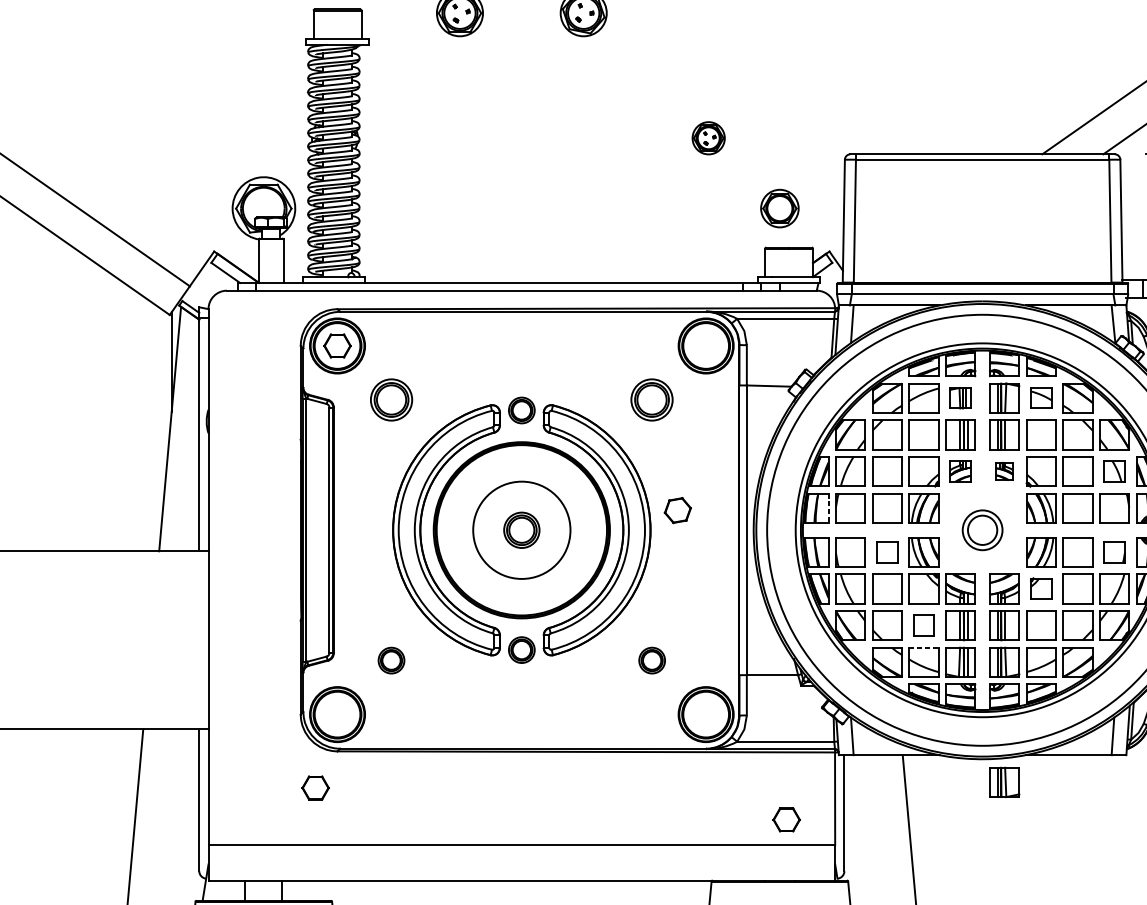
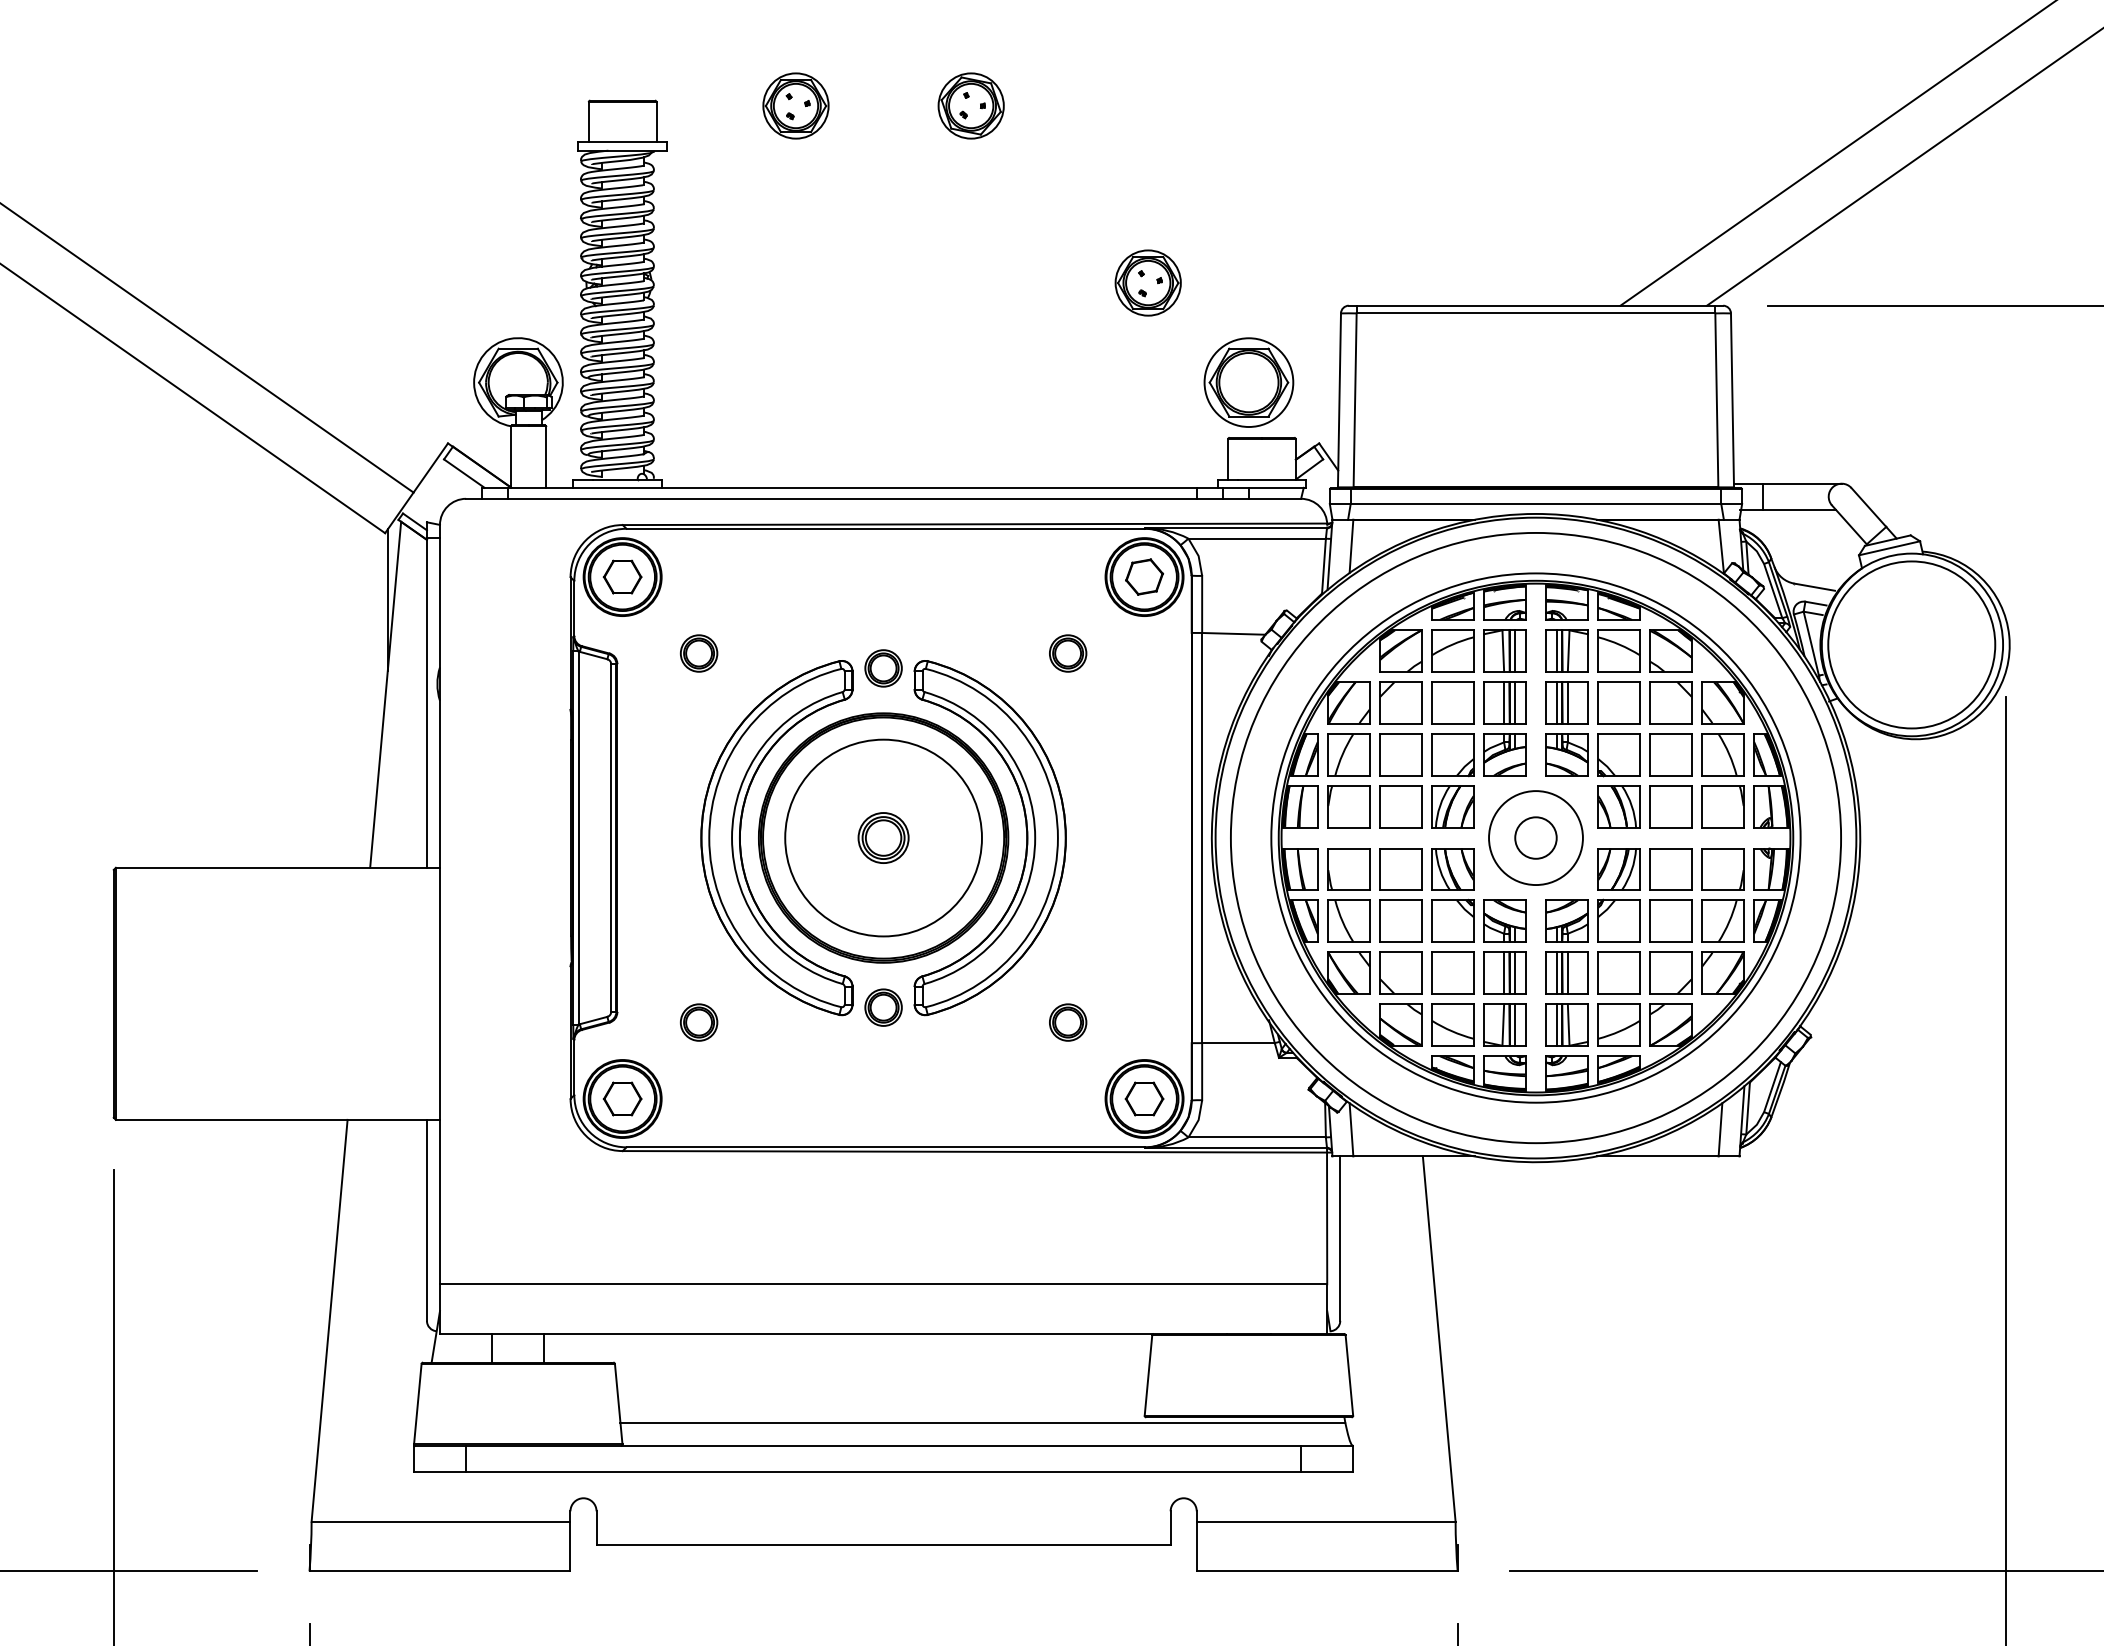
part: (708, 137) -> (1147, 282), size x1.43
part: (779, 208) -> (1248, 382), size x1.67
part: (960, 397) -> (1504, 650), size x1.43
part: (1040, 397) -> (1618, 650), size x1.43
part: (391, 399) -> (698, 653), size x0.62
part: (652, 399) -> (1068, 653), size x0.62
part: (960, 471) -> (1504, 754), size x1.43
part: (1004, 471) -> (1566, 754), size x1.67
part: (1114, 471) -> (1722, 754), size x1.43
line: (828, 508) -> (1317, 806), dashed -> solid
part: (677, 510) -> (1144, 576), moved
circle: (521, 529) -> (883, 837), size x1.43
circle: (982, 530) -> (1535, 838), size x1.67
part: (886, 552) -> (1400, 869), size x1.43
part: (1114, 552) -> (1722, 869), size x1.43
part: (1040, 588) -> (1618, 920), size x1.43
part: (923, 625) -> (1452, 972), size x1.43
line: (923, 647) -> (1452, 1004), dashed -> solid
part: (1004, 782) -> (1566, 1194), removed
part: (315, 787) -> (622, 1098), moved
part: (786, 819) -> (1144, 1098), moved

